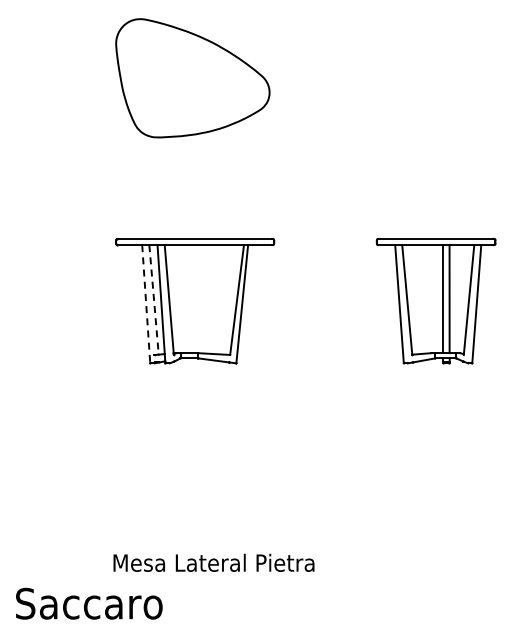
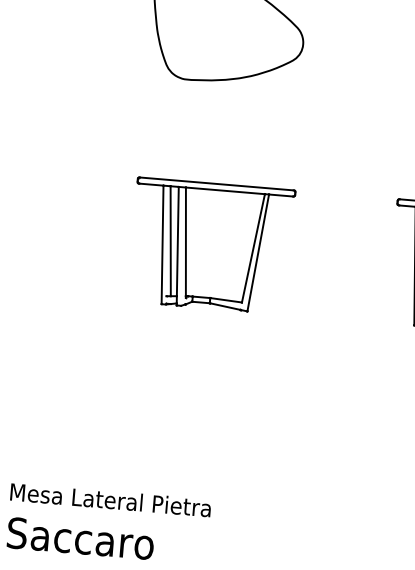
line: (154, 299) -> (171, 240), dashed -> solid
line: (146, 304) -> (162, 245), dashed -> solid
text: (213, 562) -> (110, 499), moved

